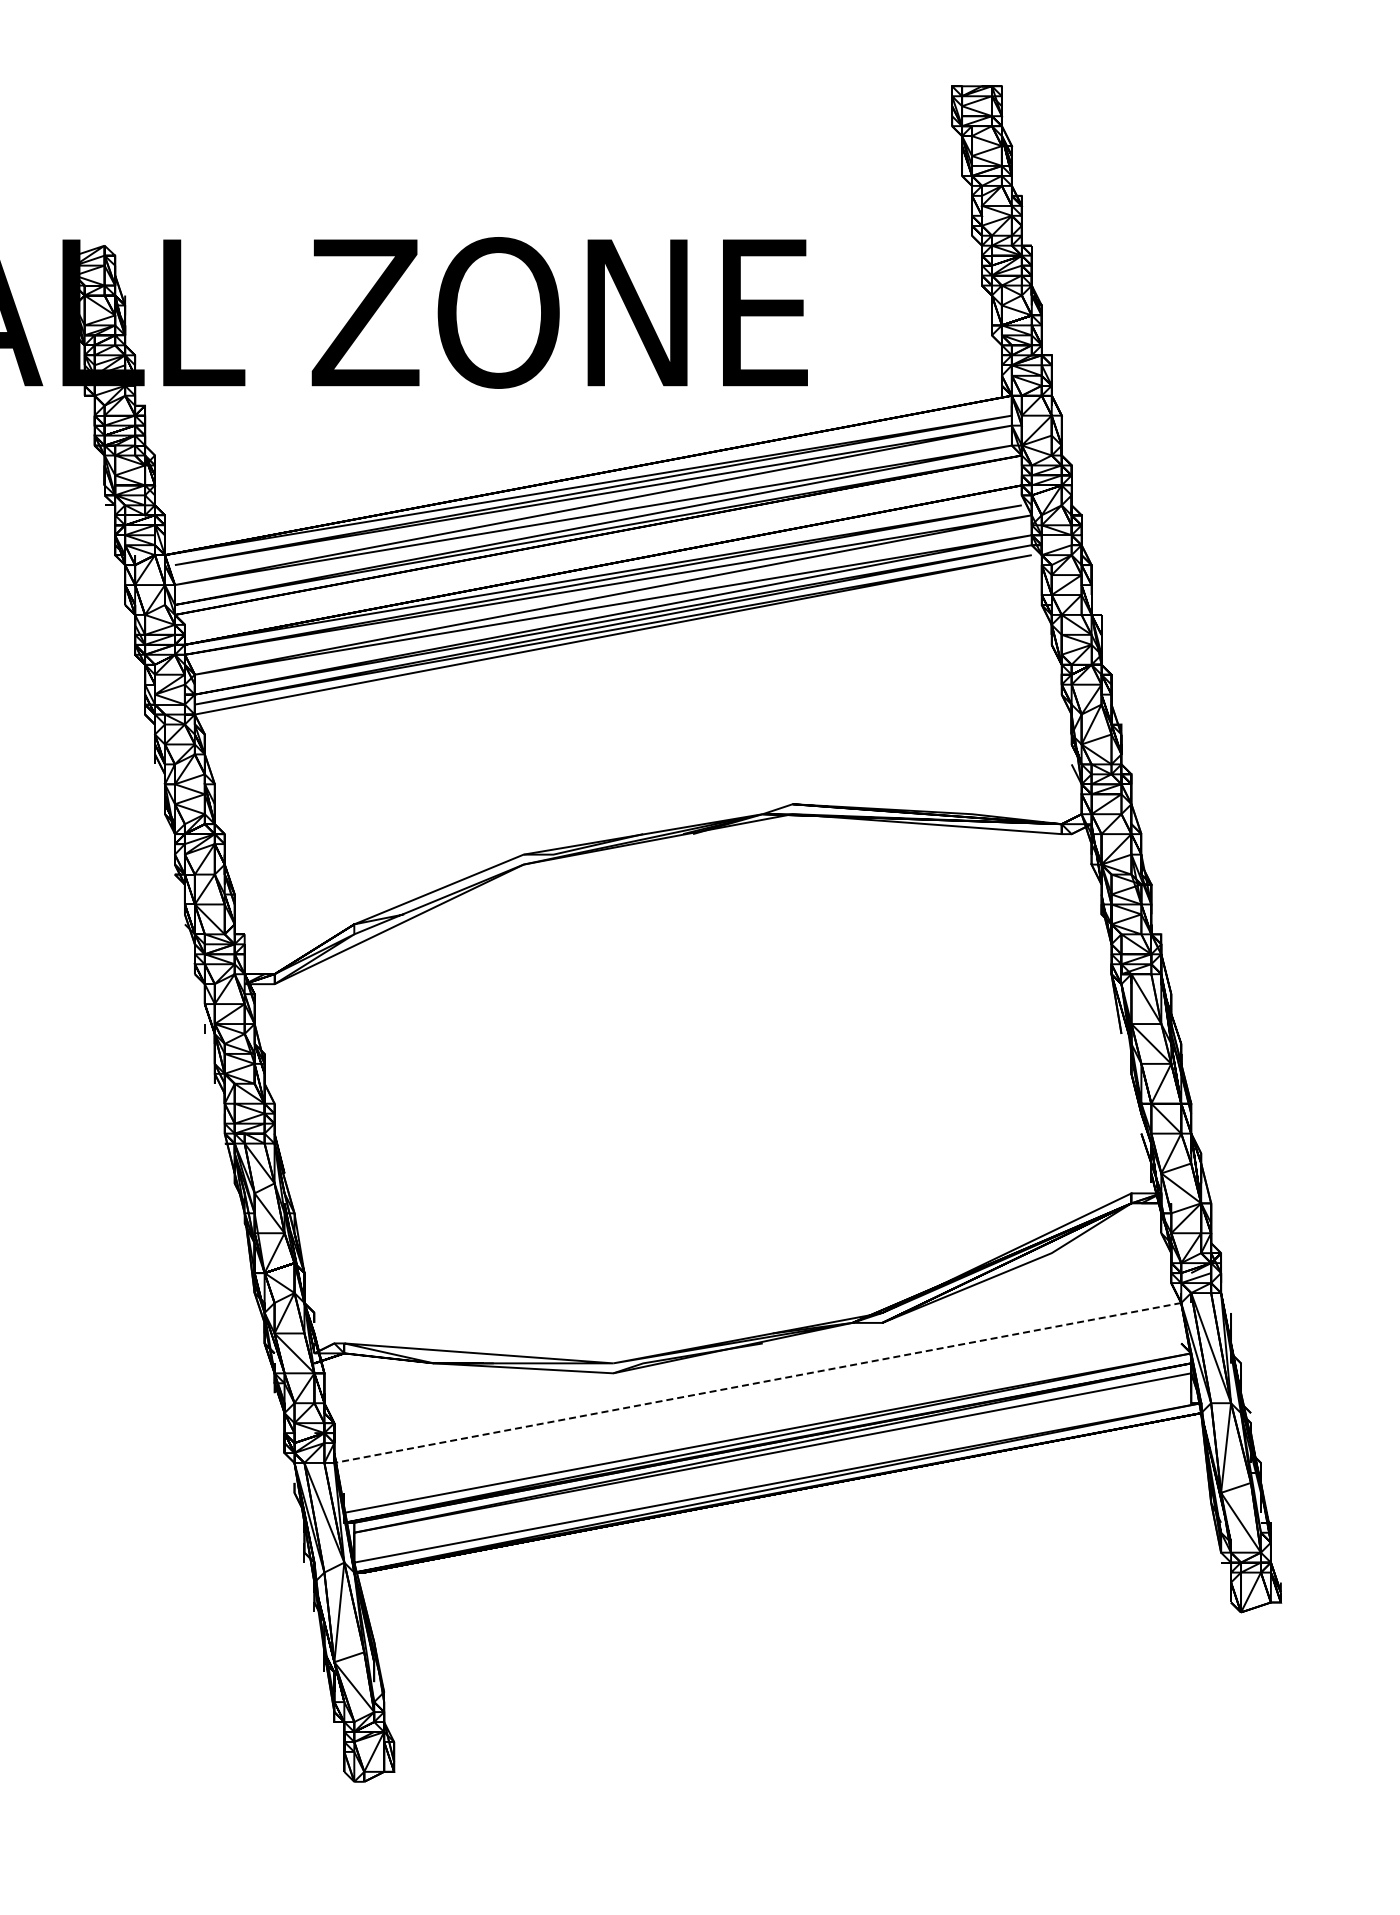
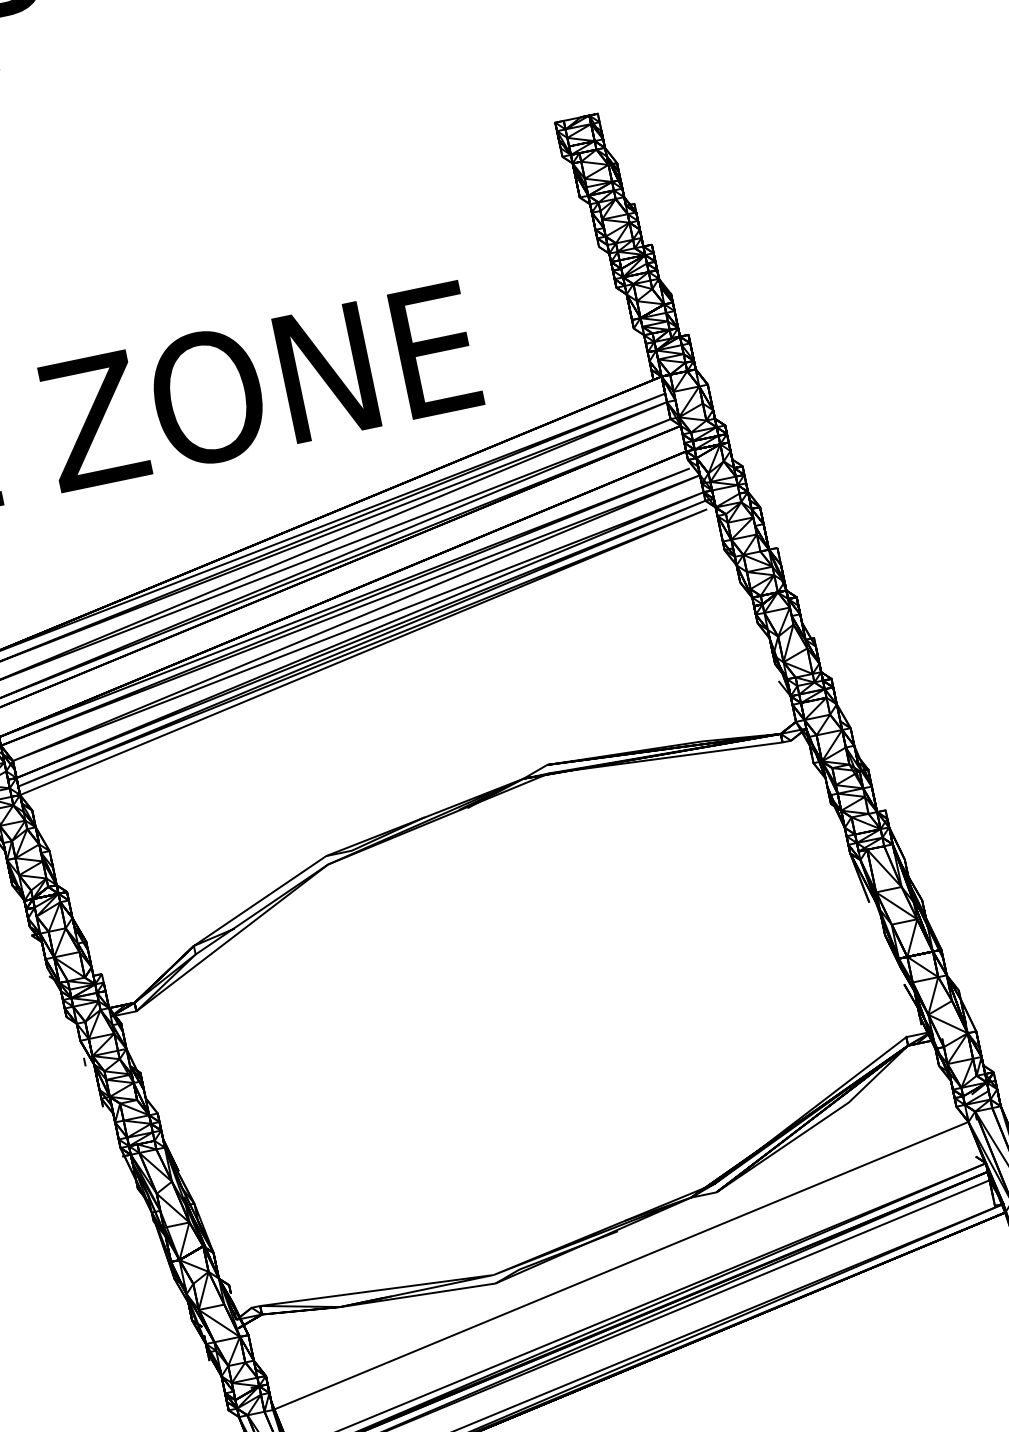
line: (757, 1382) -> (620, 1265), dashed -> solid

